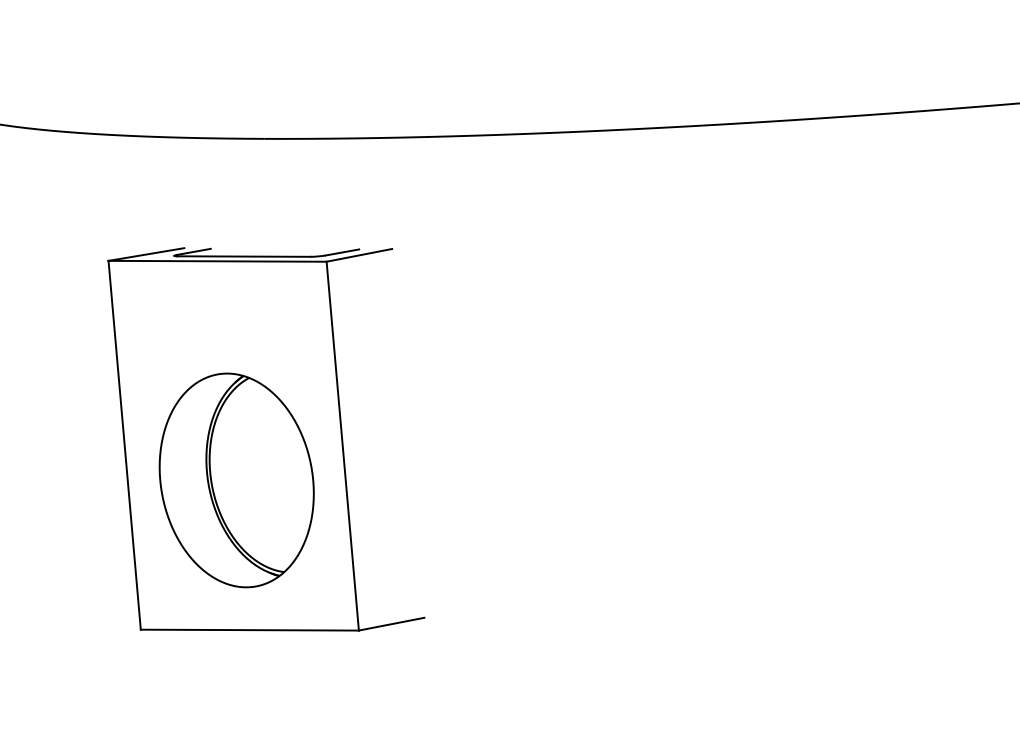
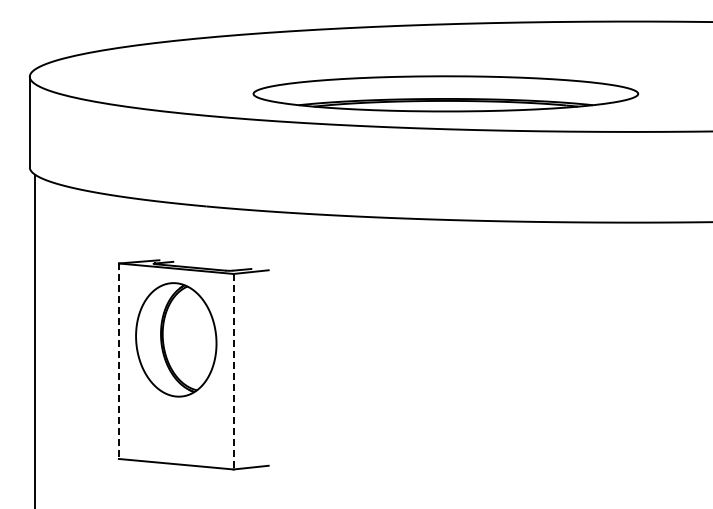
line: (123, 445) -> (118, 361), solid -> dashed
line: (342, 445) -> (233, 371), solid -> dashed
part: (237, 479) -> (176, 339), moved

